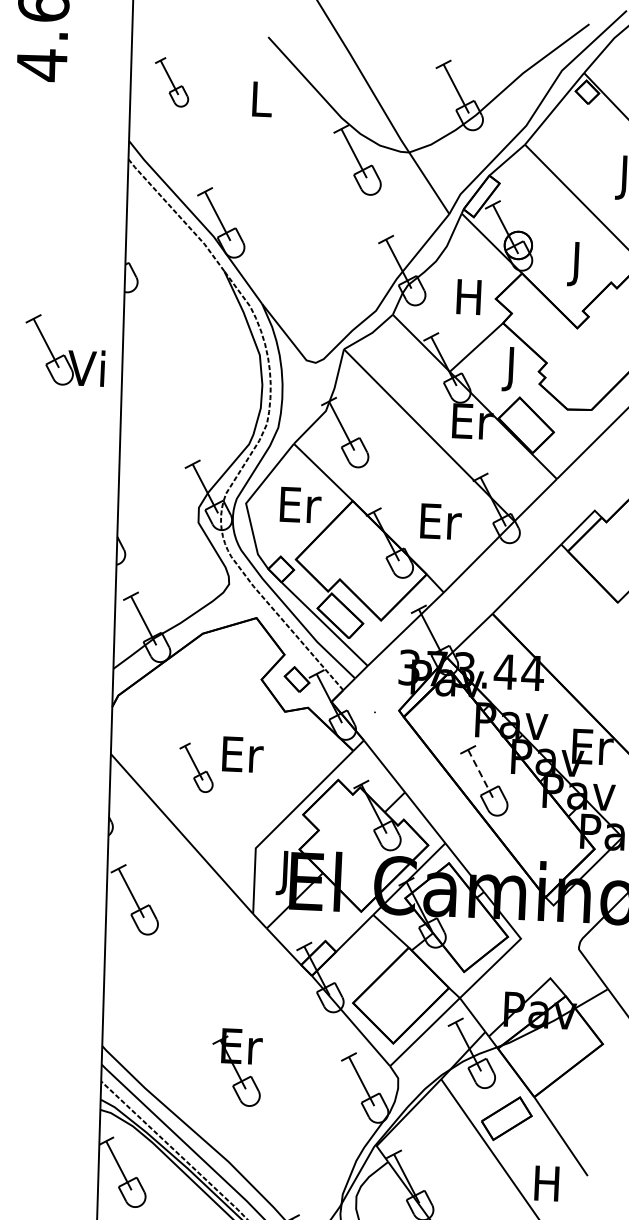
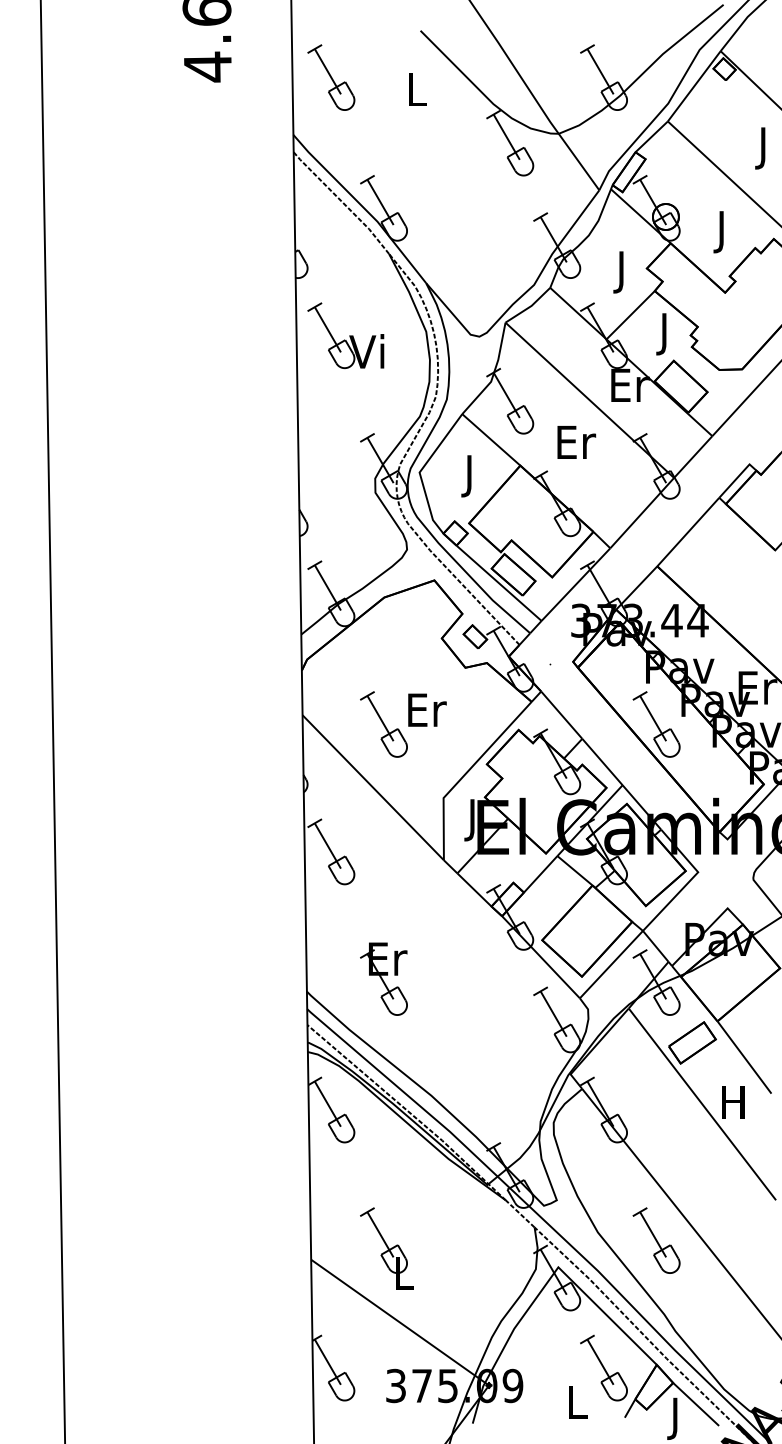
part: (172, 82) -> (331, 77), size x1.43
text: (468, 301) -> (621, 272), H -> J
part: (64, 350) -> (345, 335), moved
text: (300, 510) -> (471, 476), Er -> J
text: (440, 521) -> (576, 442), moved
part: (195, 767) -> (383, 724), size x1.43
line: (481, 775) -> (653, 719), dashed -> solid
part: (236, 1066) -> (383, 978), moved

